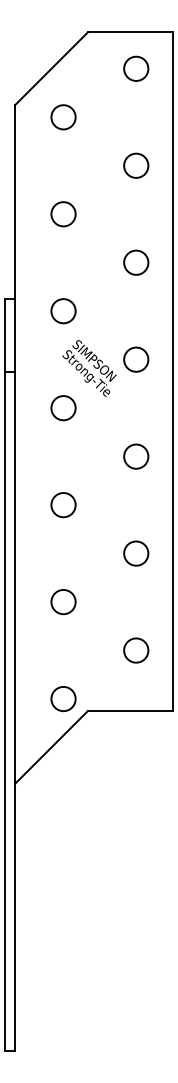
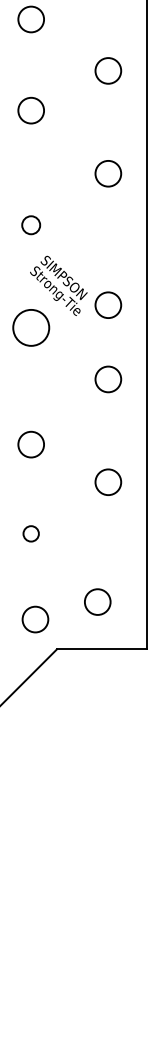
circle: (63, 214) -> (31, 110), moved
circle: (63, 311) -> (31, 225), size x0.7
circle: (136, 359) -> (108, 305), moved
circle: (63, 408) -> (31, 328), size x1.4
circle: (63, 505) -> (31, 445), moved
circle: (63, 602) -> (31, 534), size x0.6
circle: (136, 650) -> (98, 602), moved
circle: (63, 698) -> (35, 618), moved

